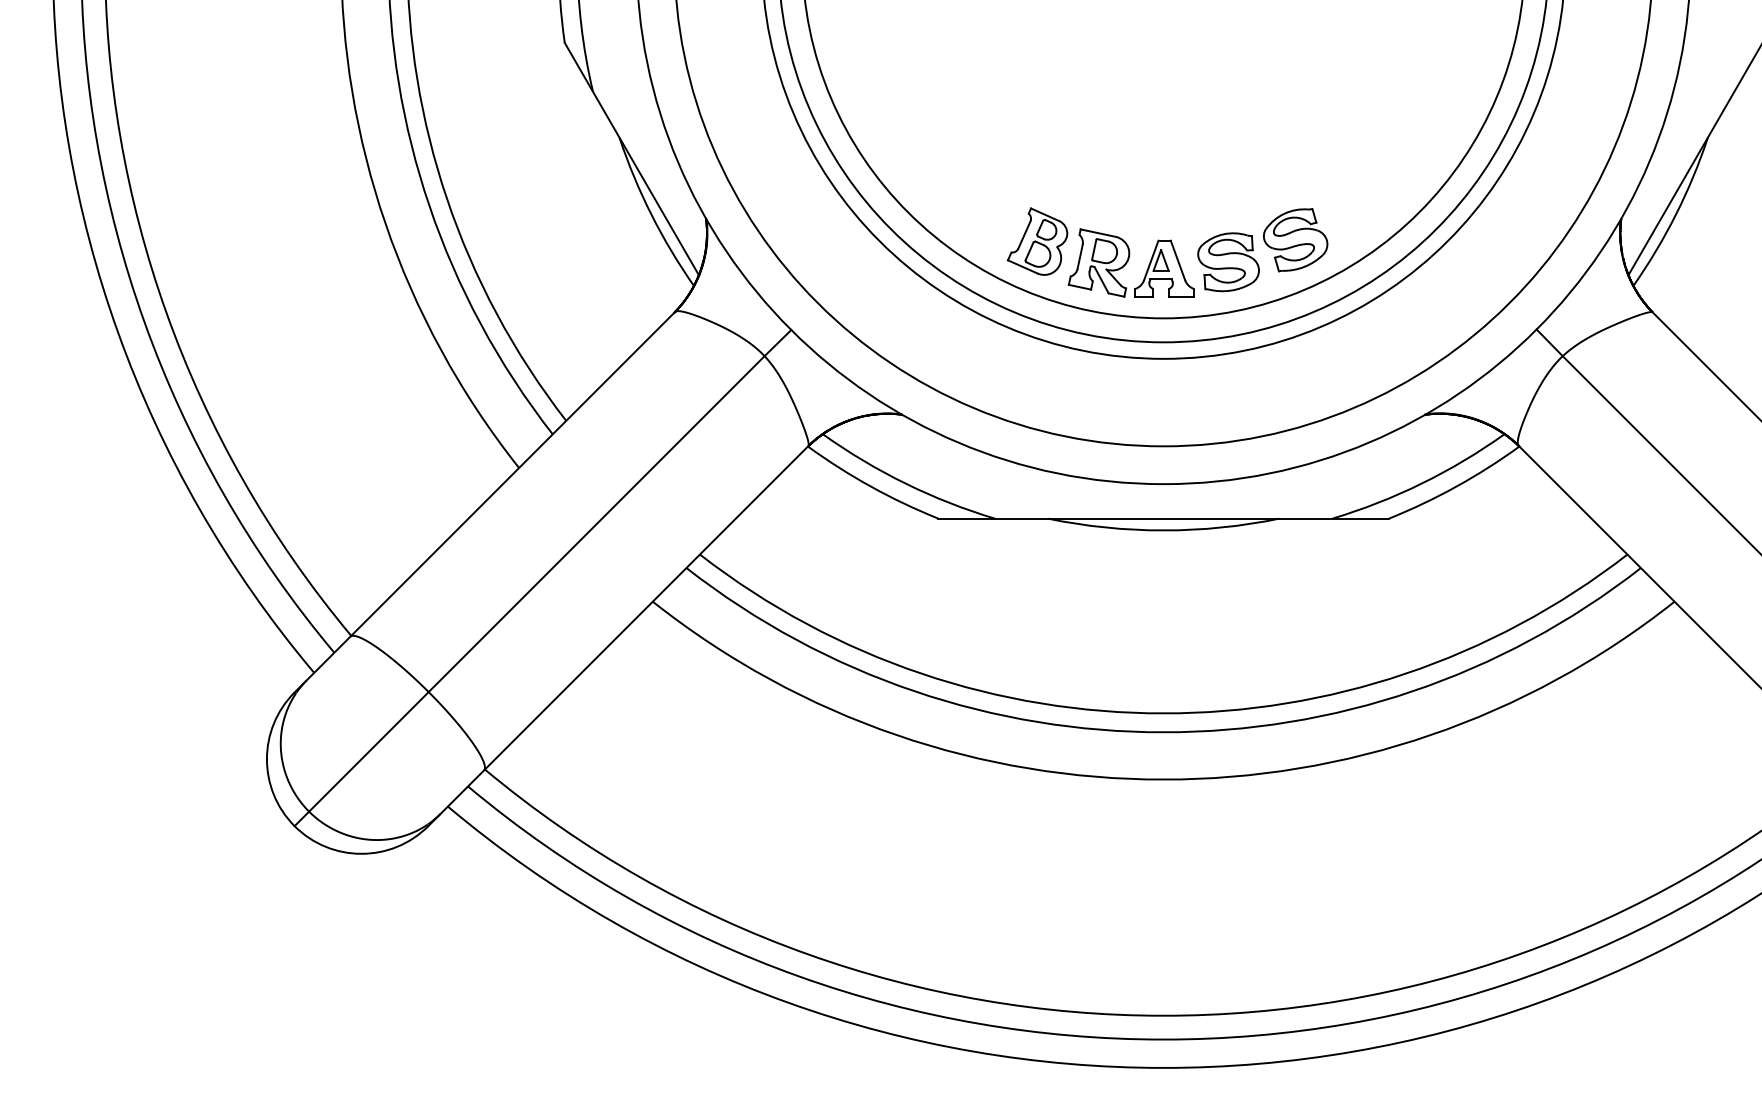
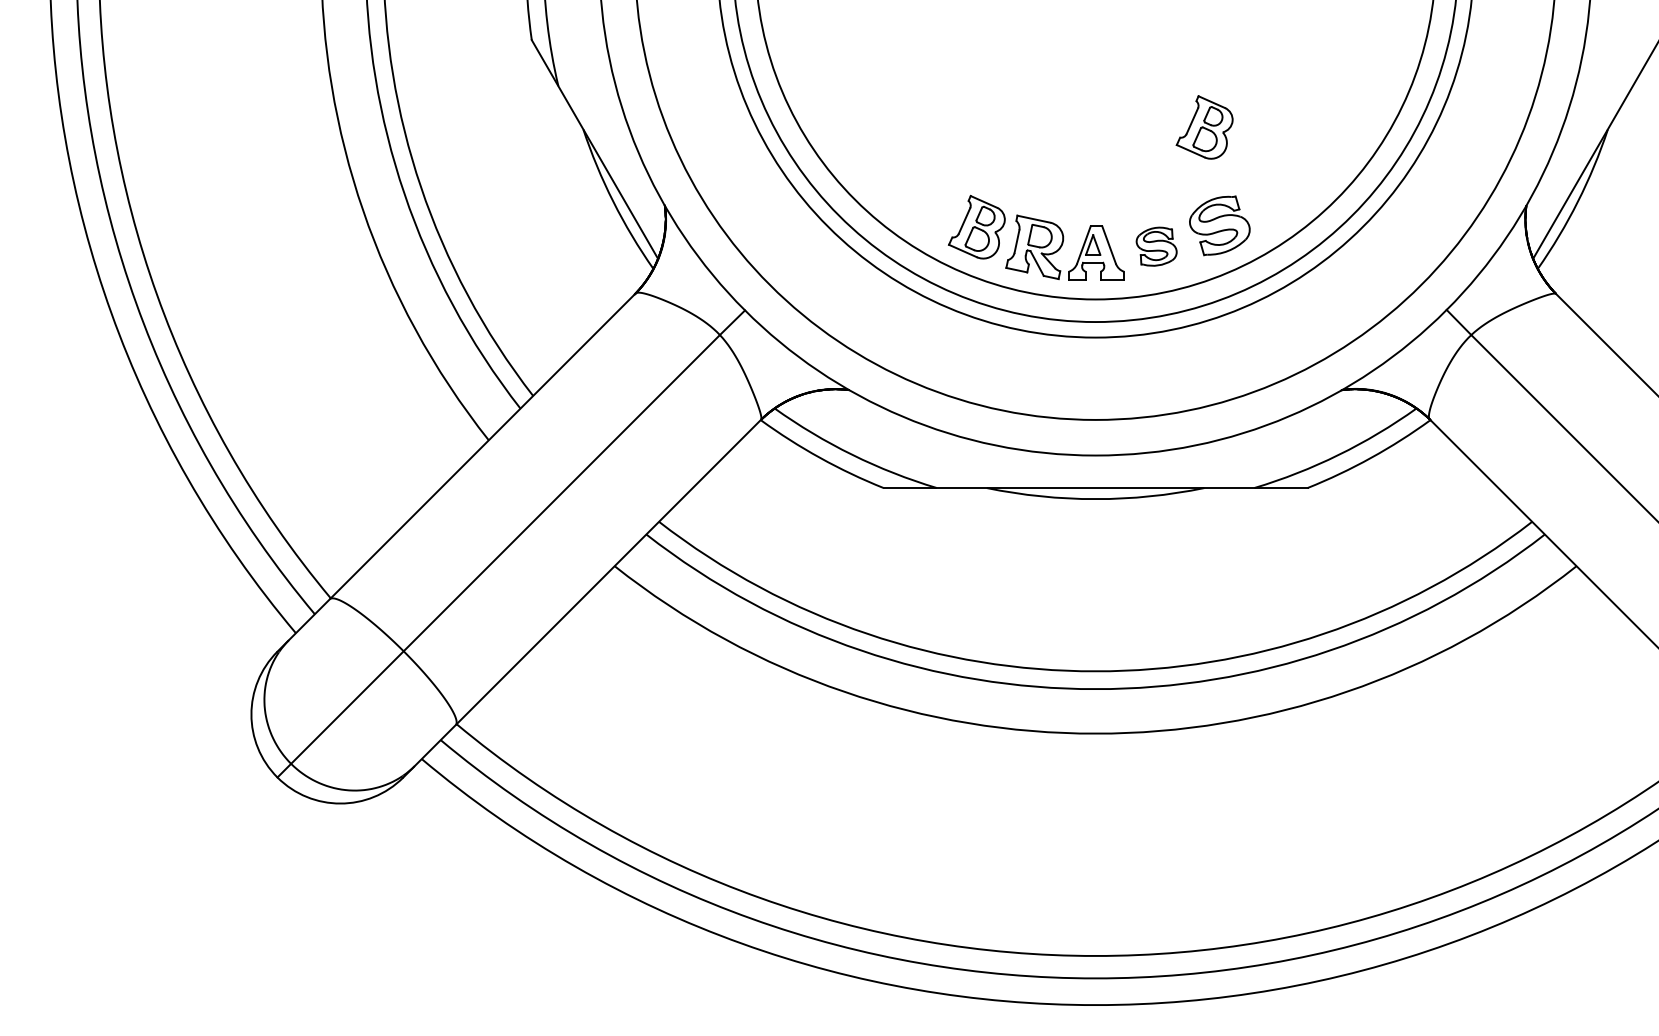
part: (1279, 135) -> (1204, 127), added
part: (1228, 262) -> (1156, 246), size x0.7

